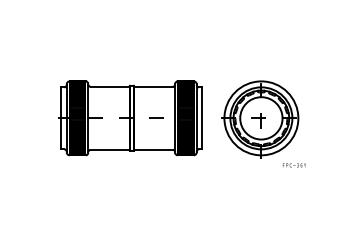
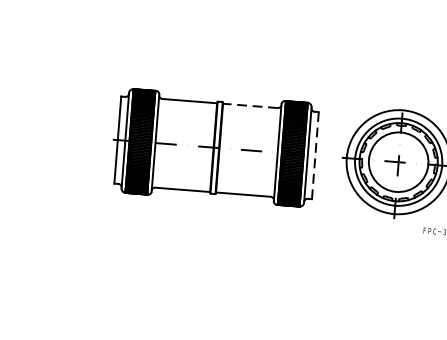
line: (153, 86) -> (250, 105), solid -> dashed
line: (202, 118) -> (315, 155), solid -> dashed

